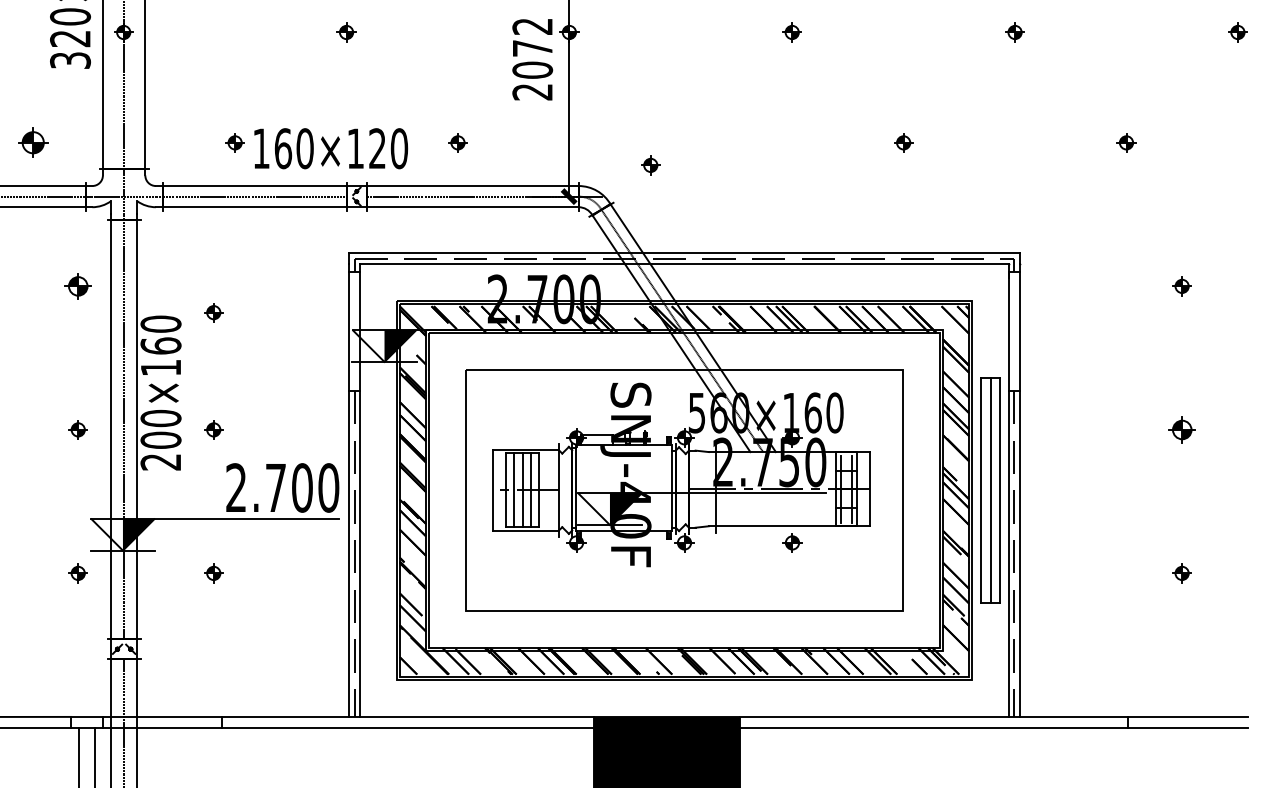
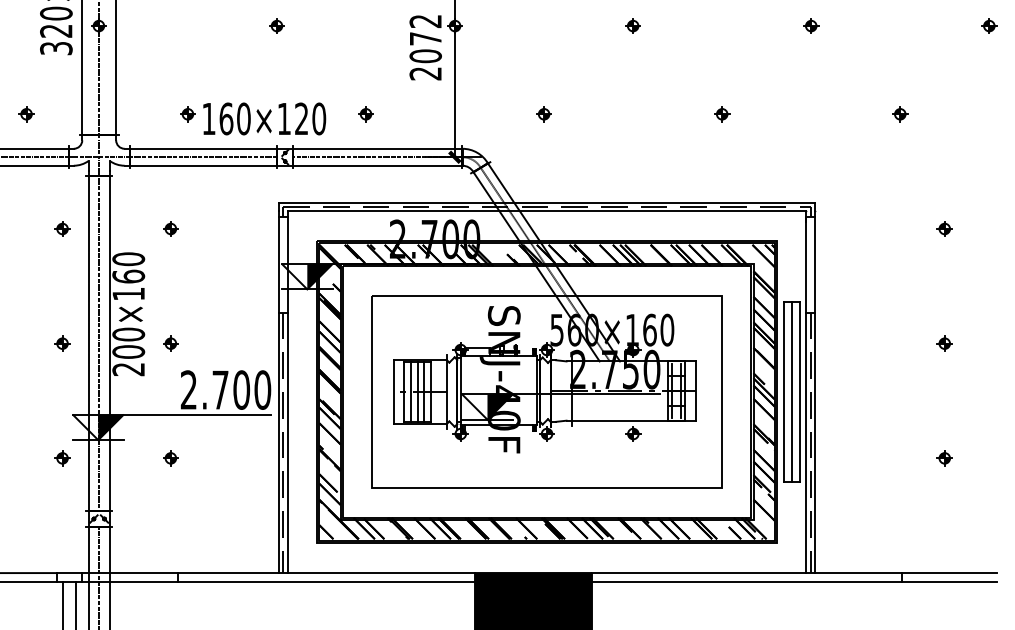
part: (33, 143) -> (26, 114), size x0.62
part: (650, 165) -> (543, 114), moved
part: (78, 285) -> (62, 228), size x0.71
part: (213, 312) -> (170, 228), moved
part: (1181, 429) -> (944, 343), size x0.71

